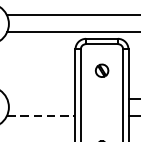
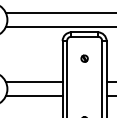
part: (101, 70) -> (84, 58), size x0.62
line: (40, 99) -> (33, 82), added
line: (41, 116) -> (34, 96), dashed -> solid

